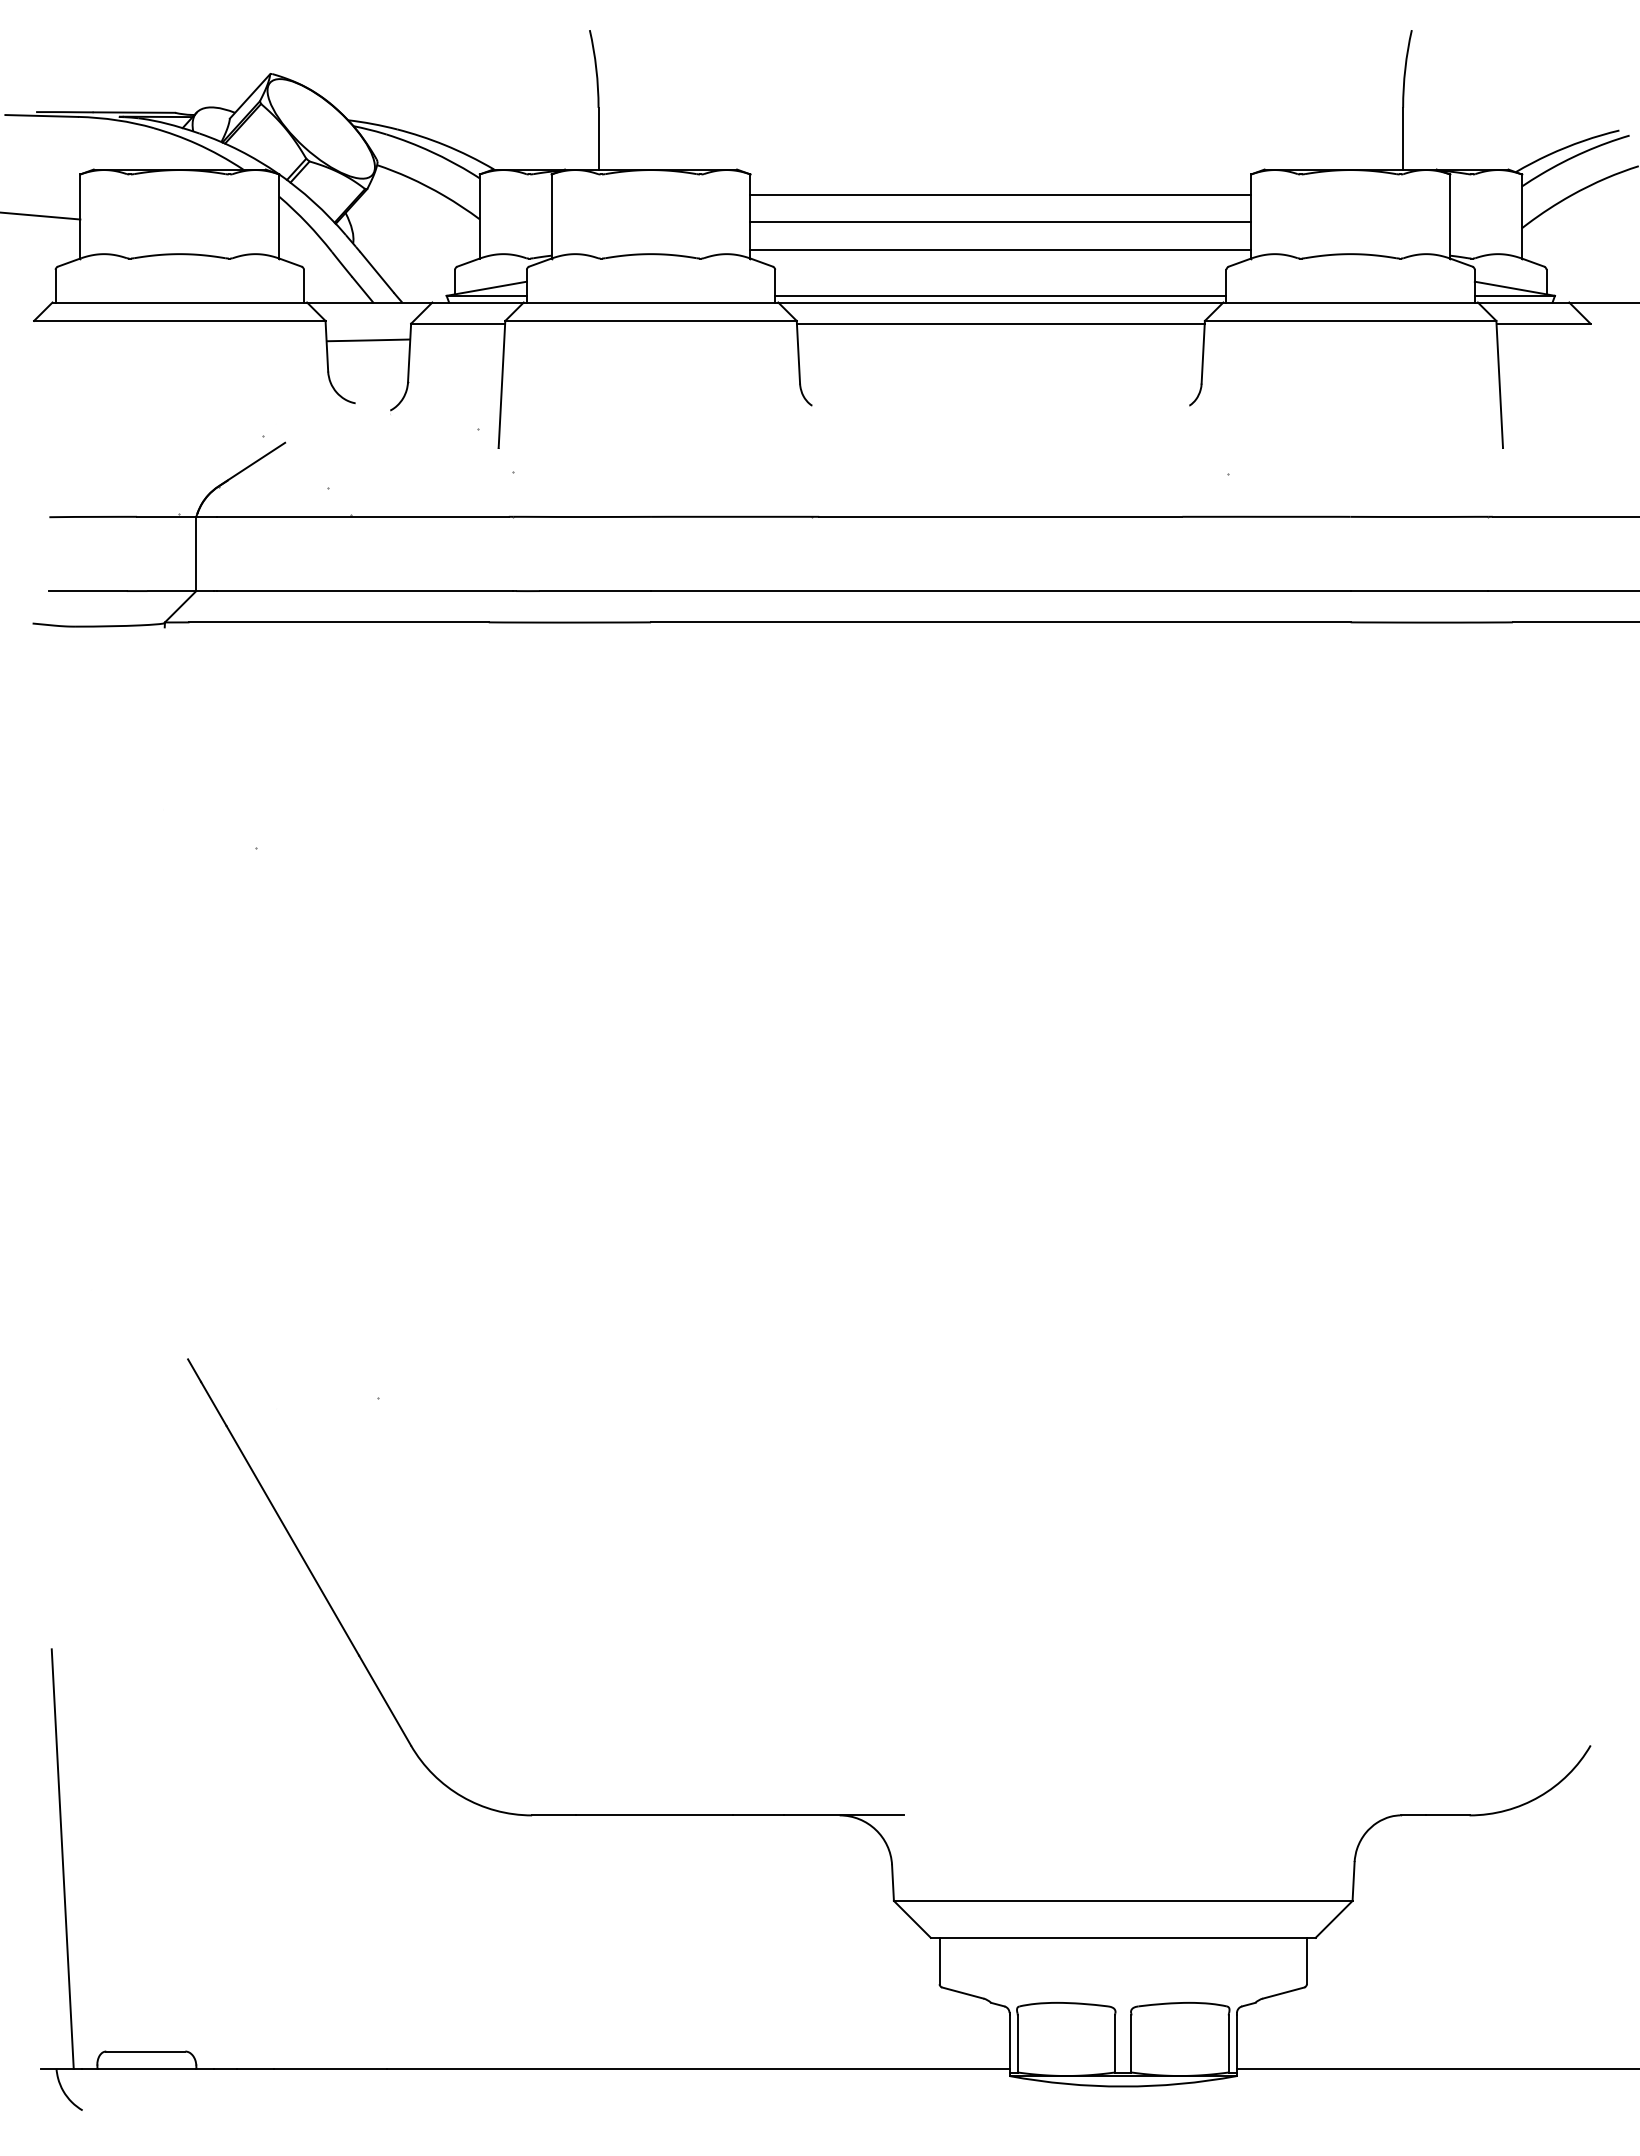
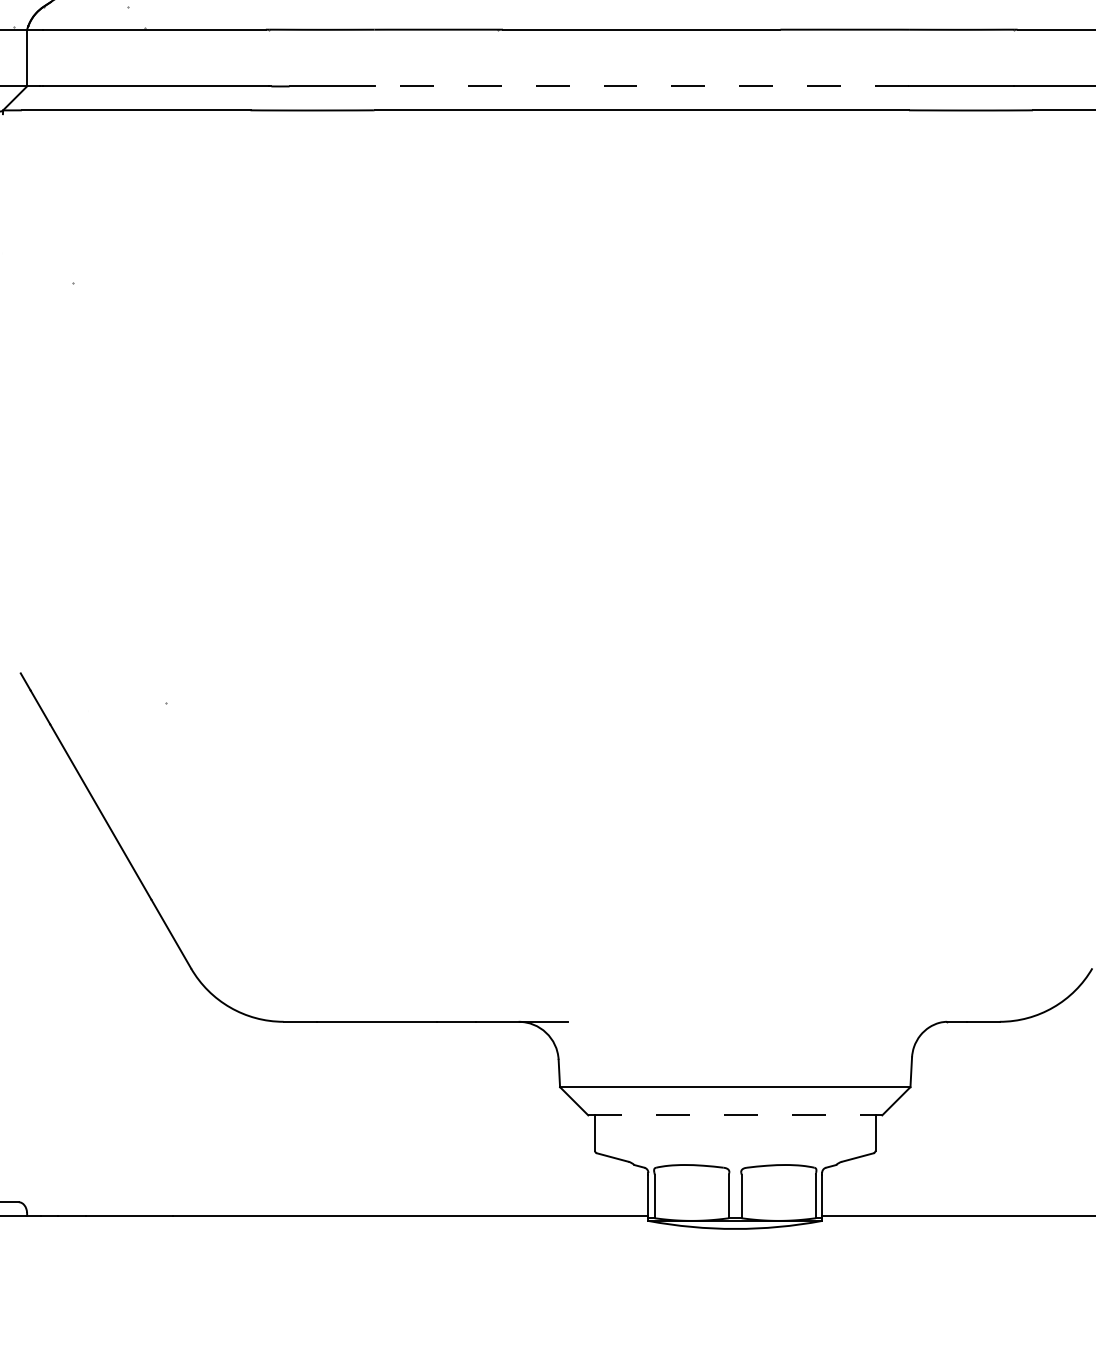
line: (1000, 591) -> (641, 86), solid -> dashed
line: (1123, 1937) -> (735, 1115), solid -> dashed

